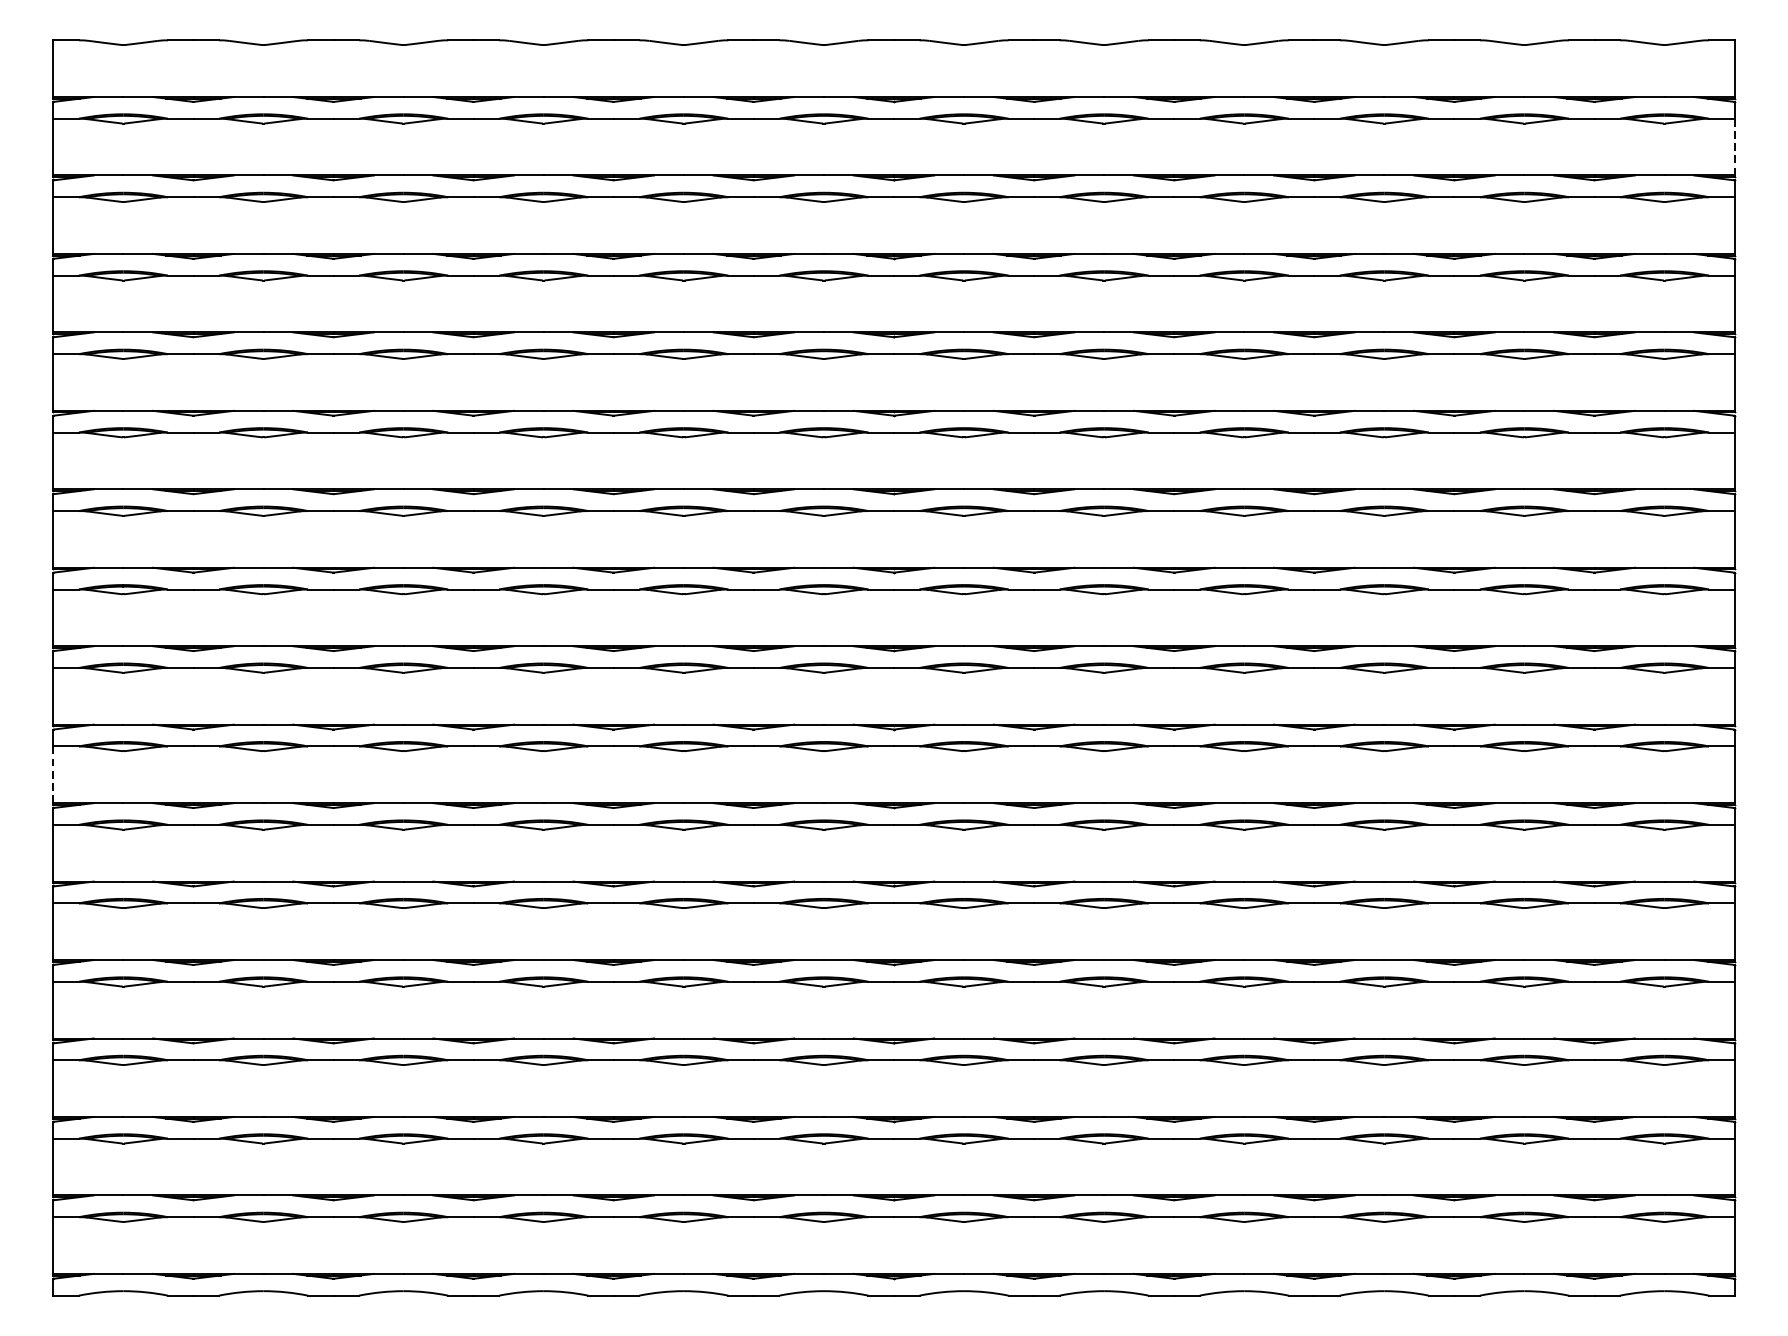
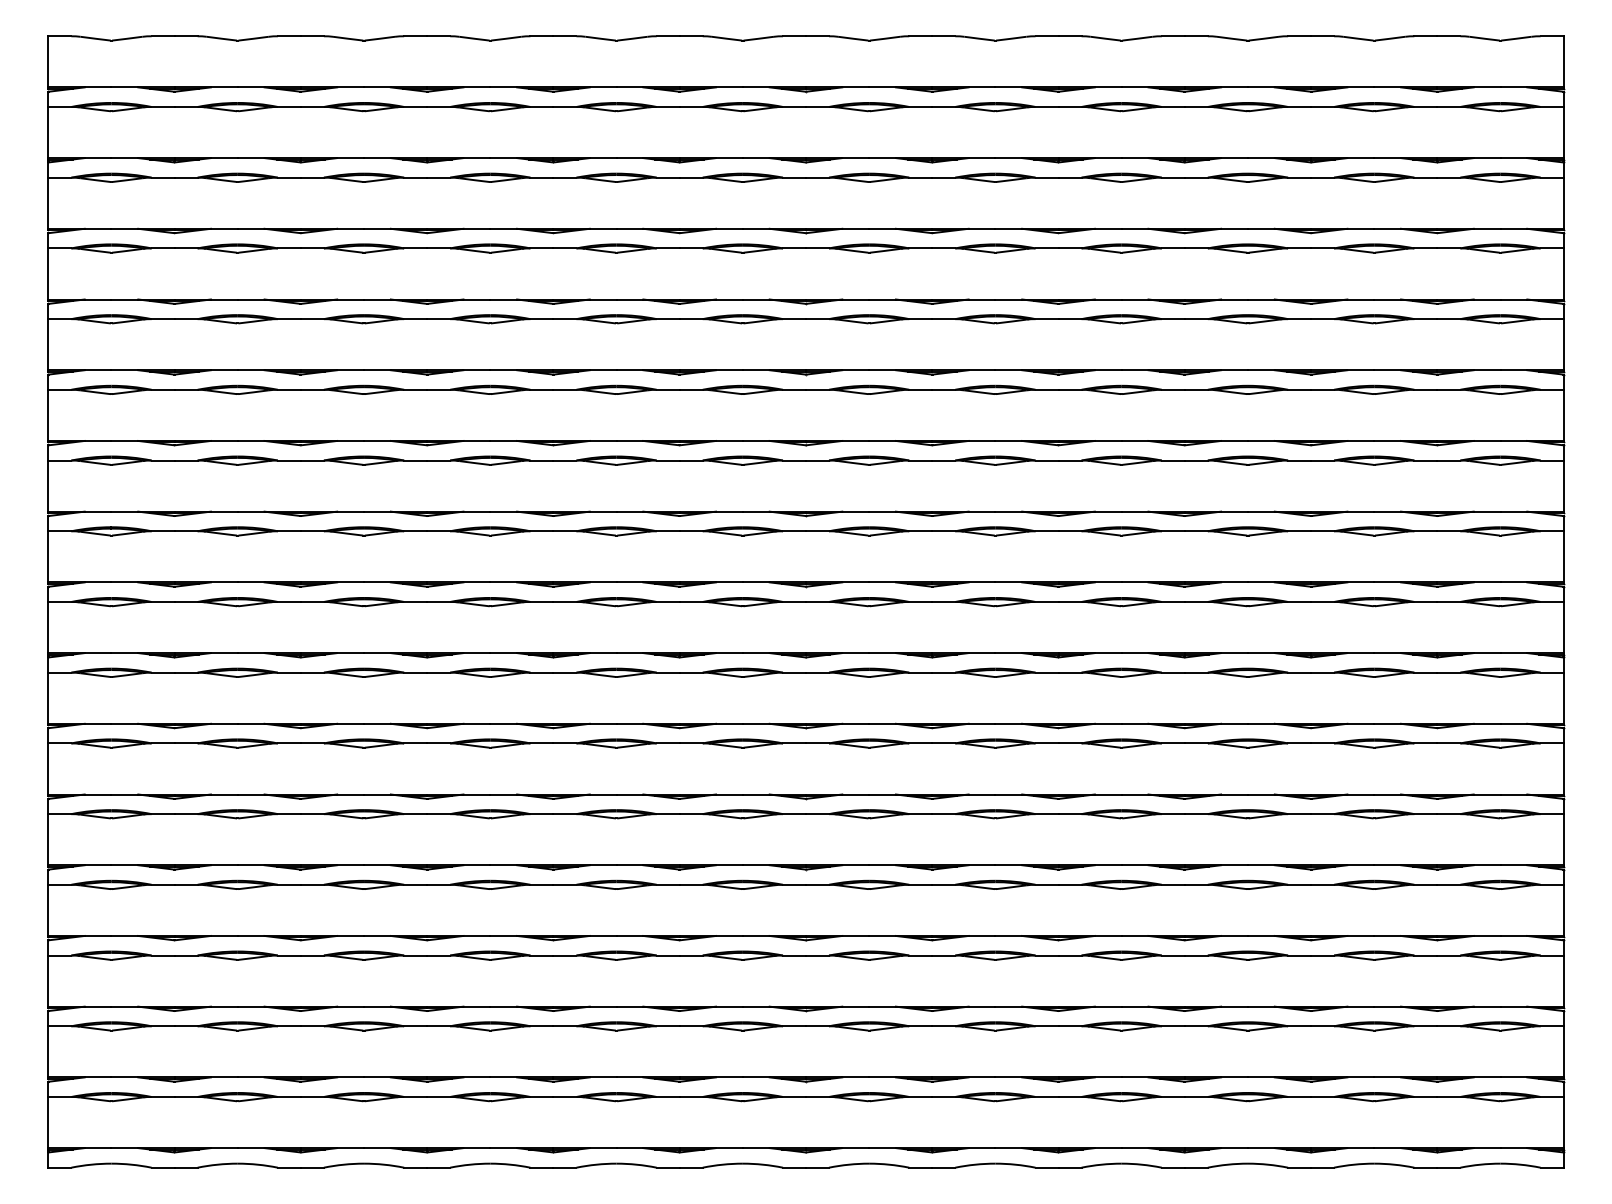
line: (1734, 147) -> (1563, 132), dashed -> solid
line: (53, 775) -> (48, 698), dashed -> solid

